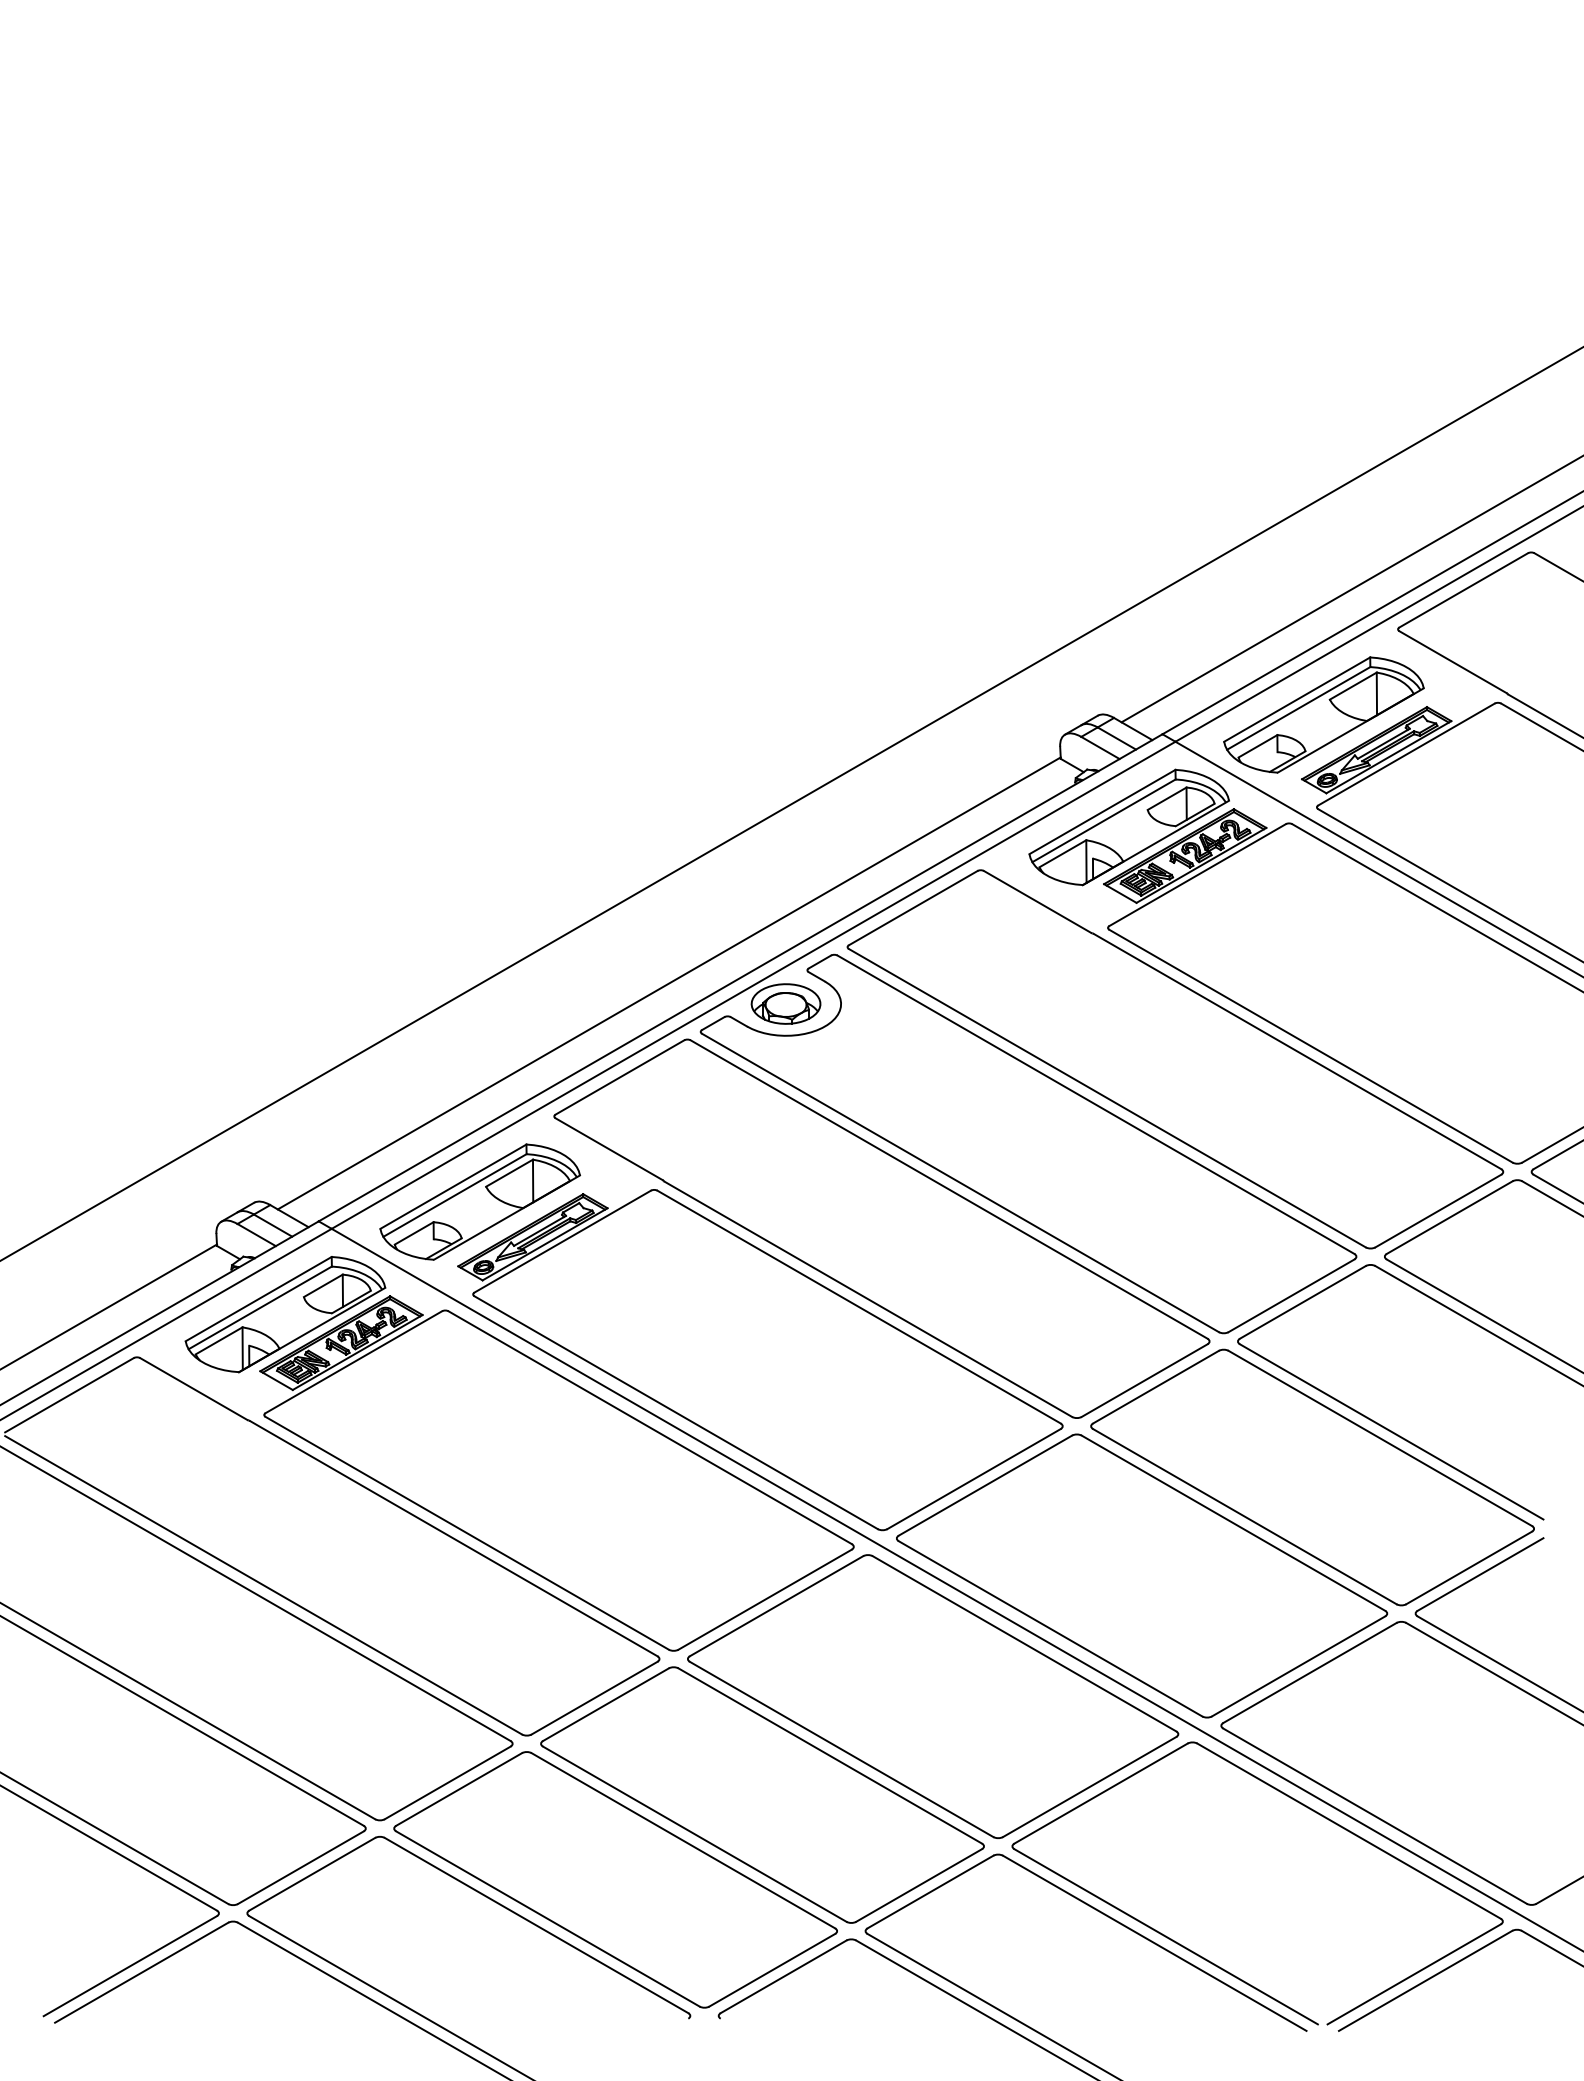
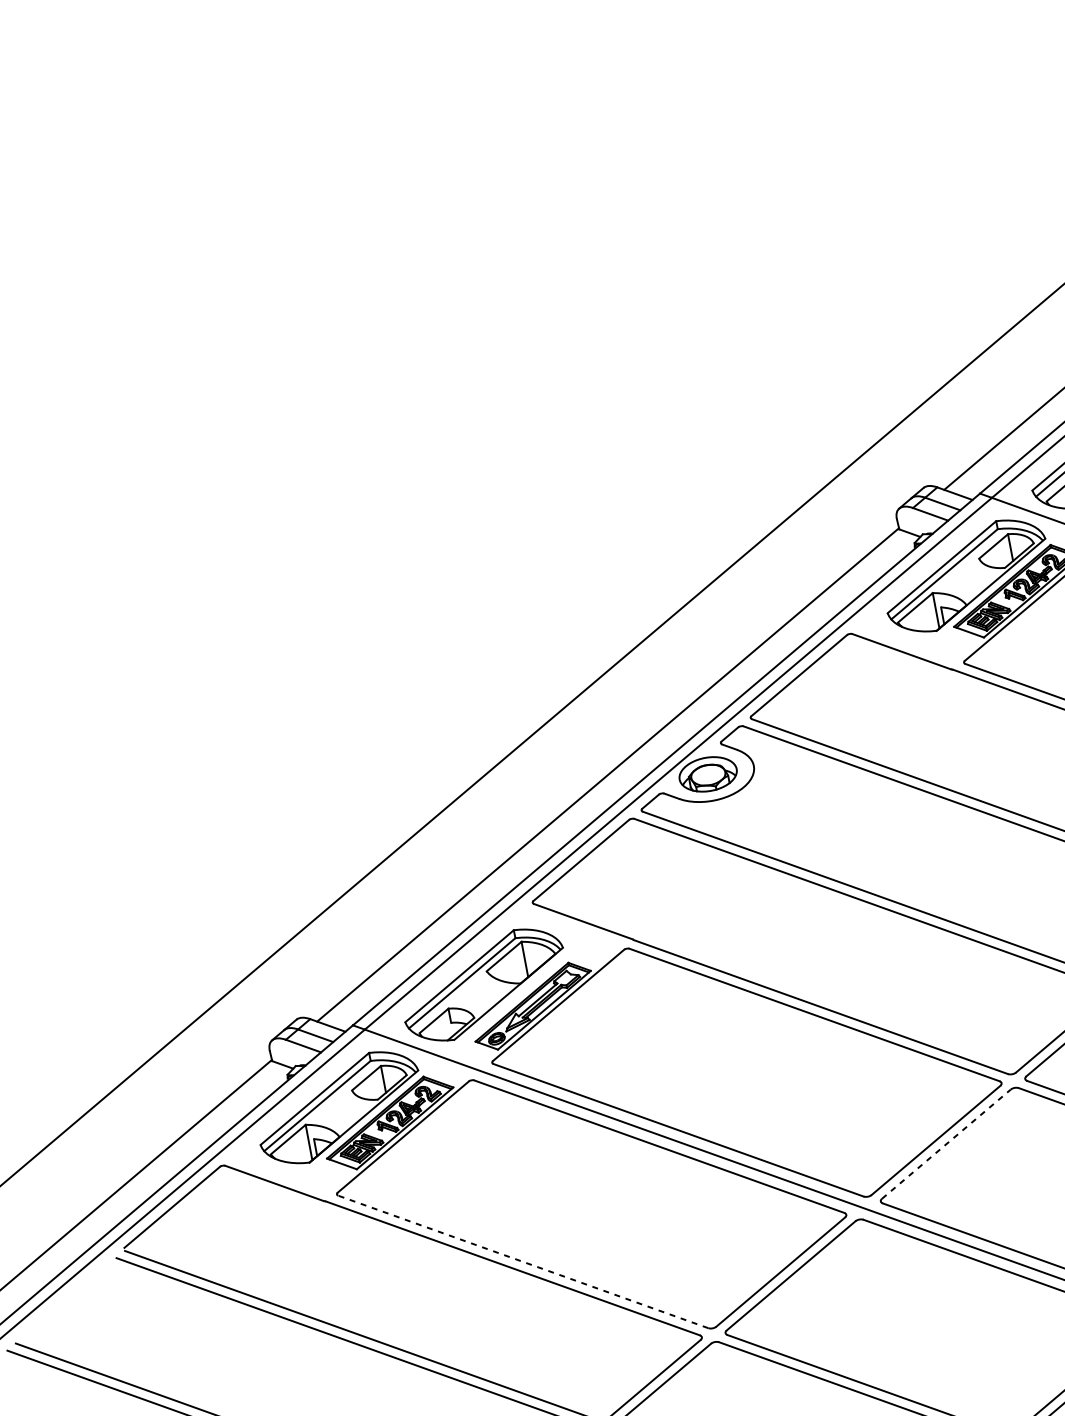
line: (985, 1485) -> (946, 1144), solid -> dashed
line: (467, 1533) -> (523, 1262), solid -> dashed

